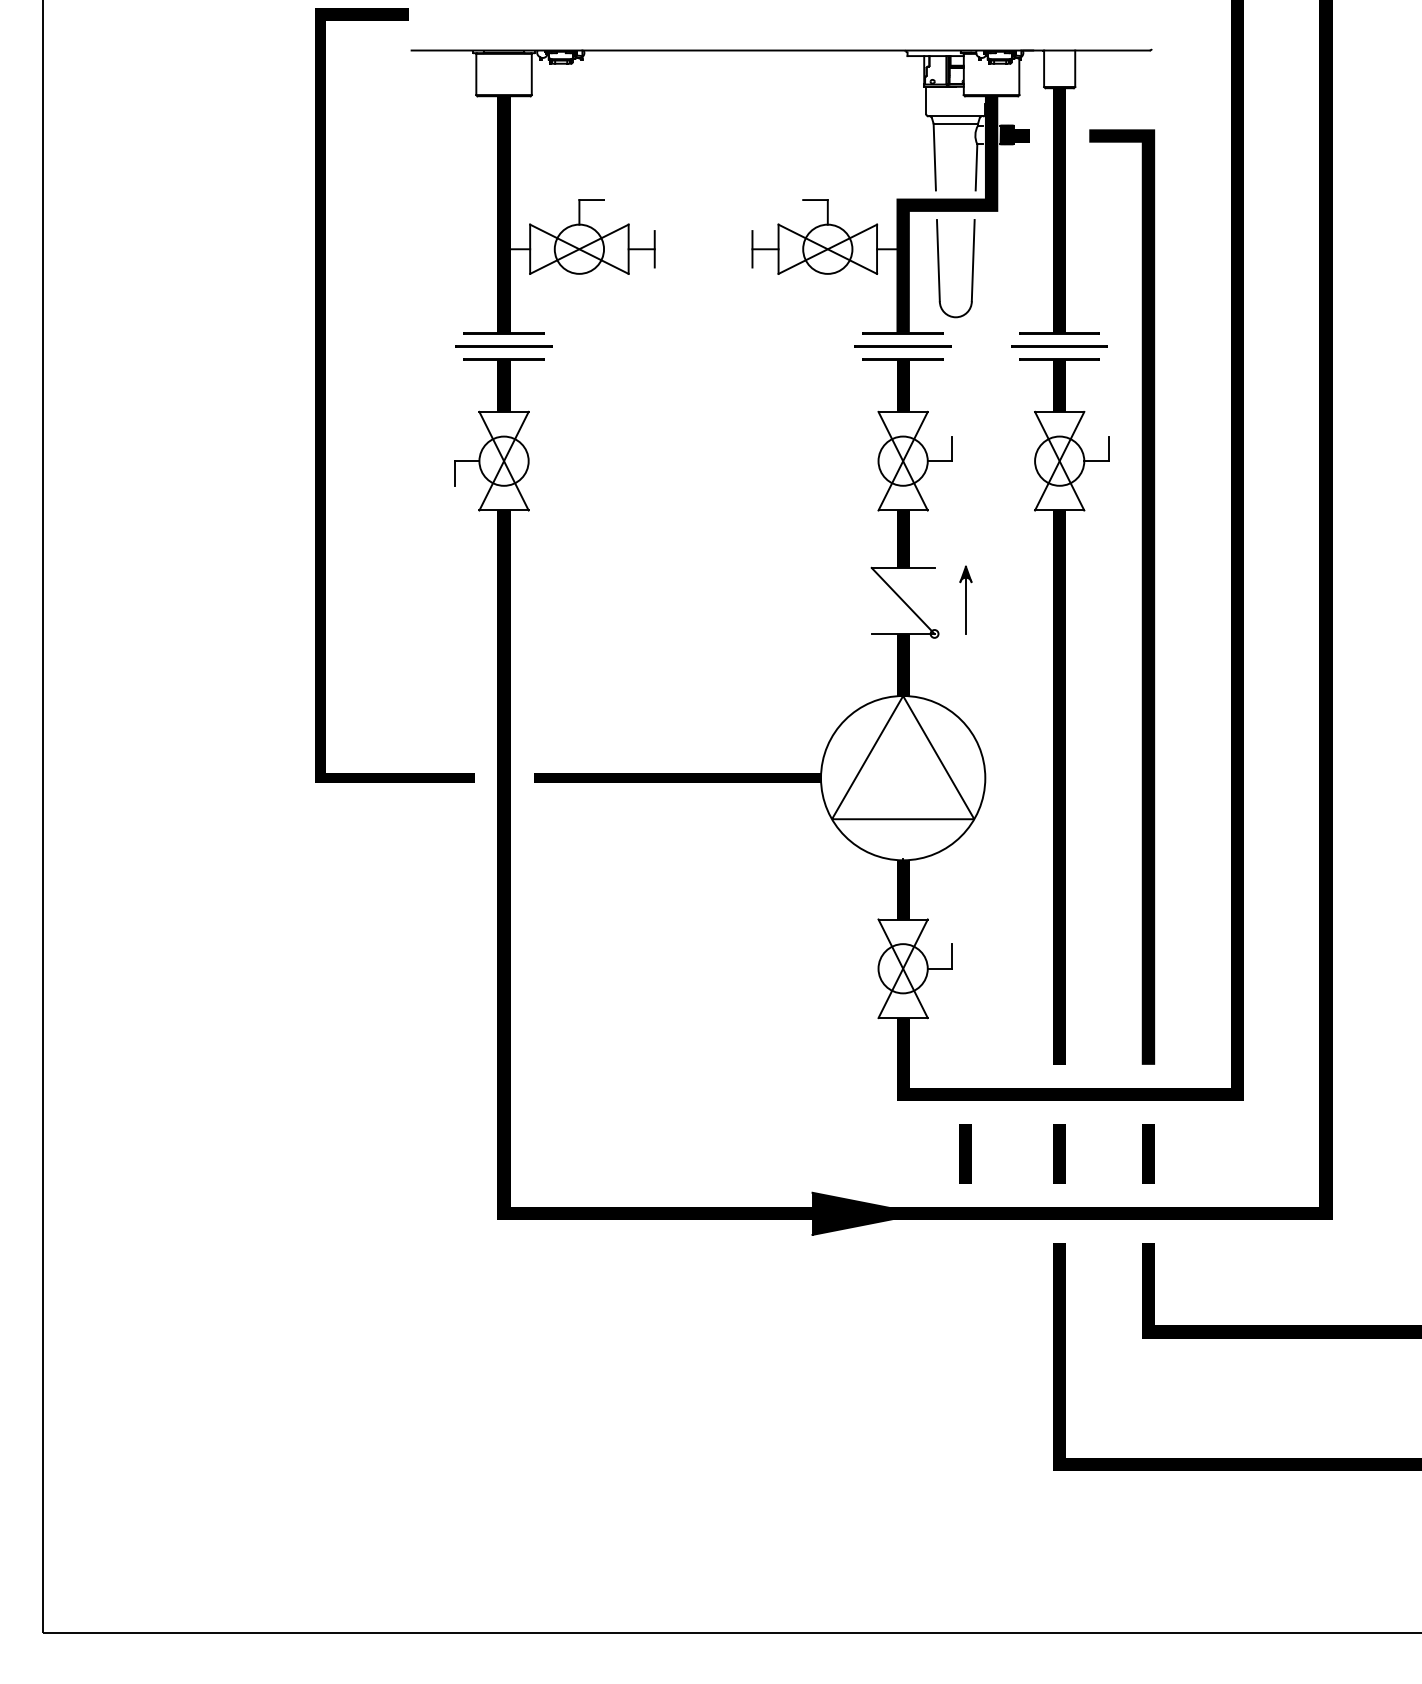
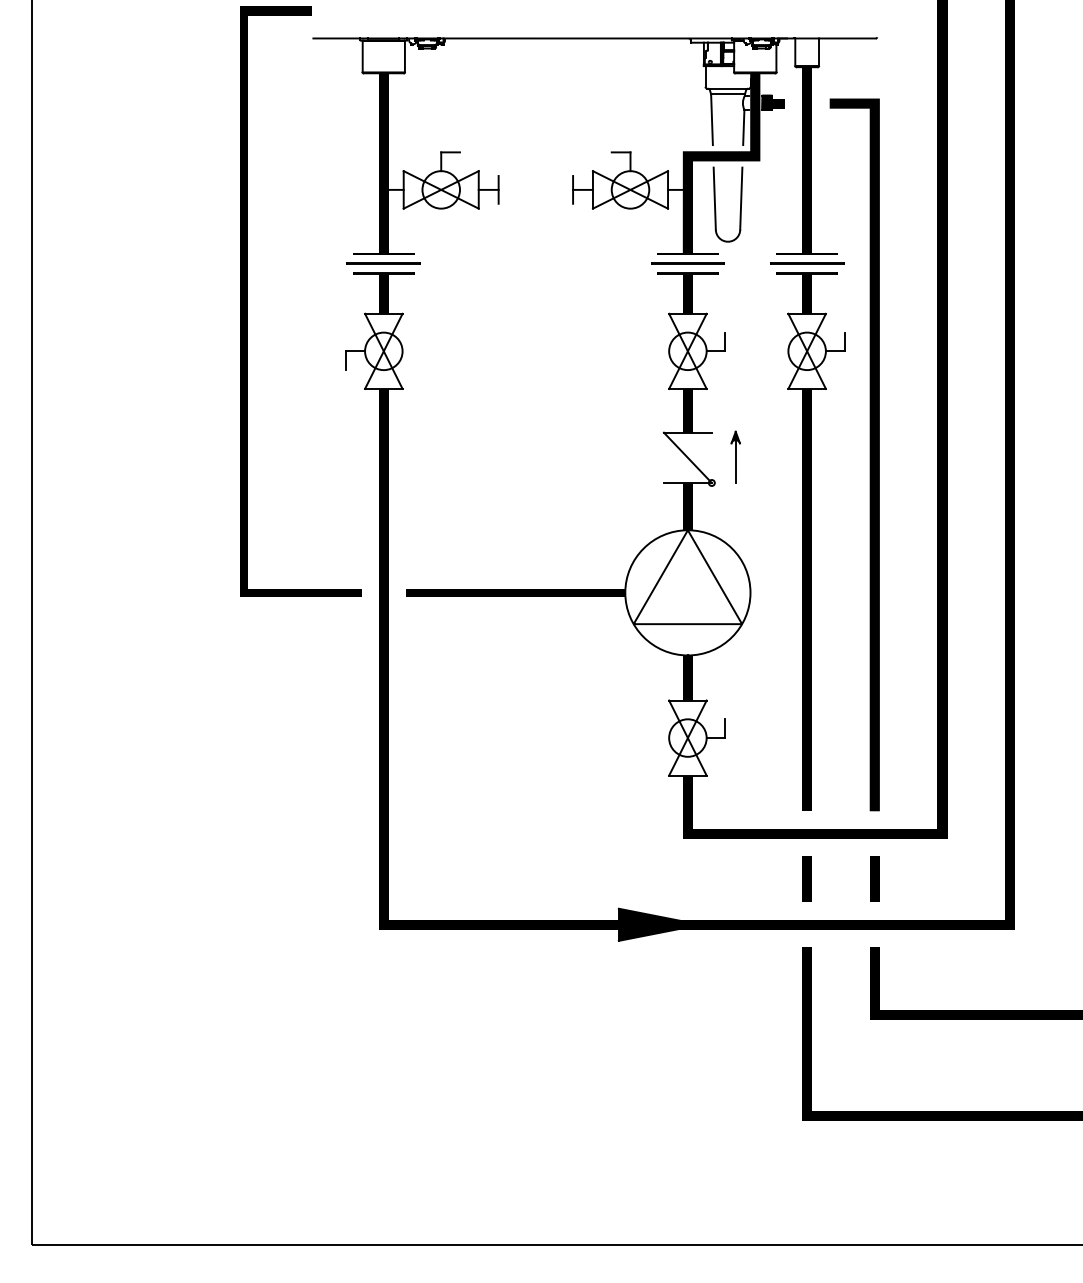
line: (965, 1153) -> (735, 878), removed

